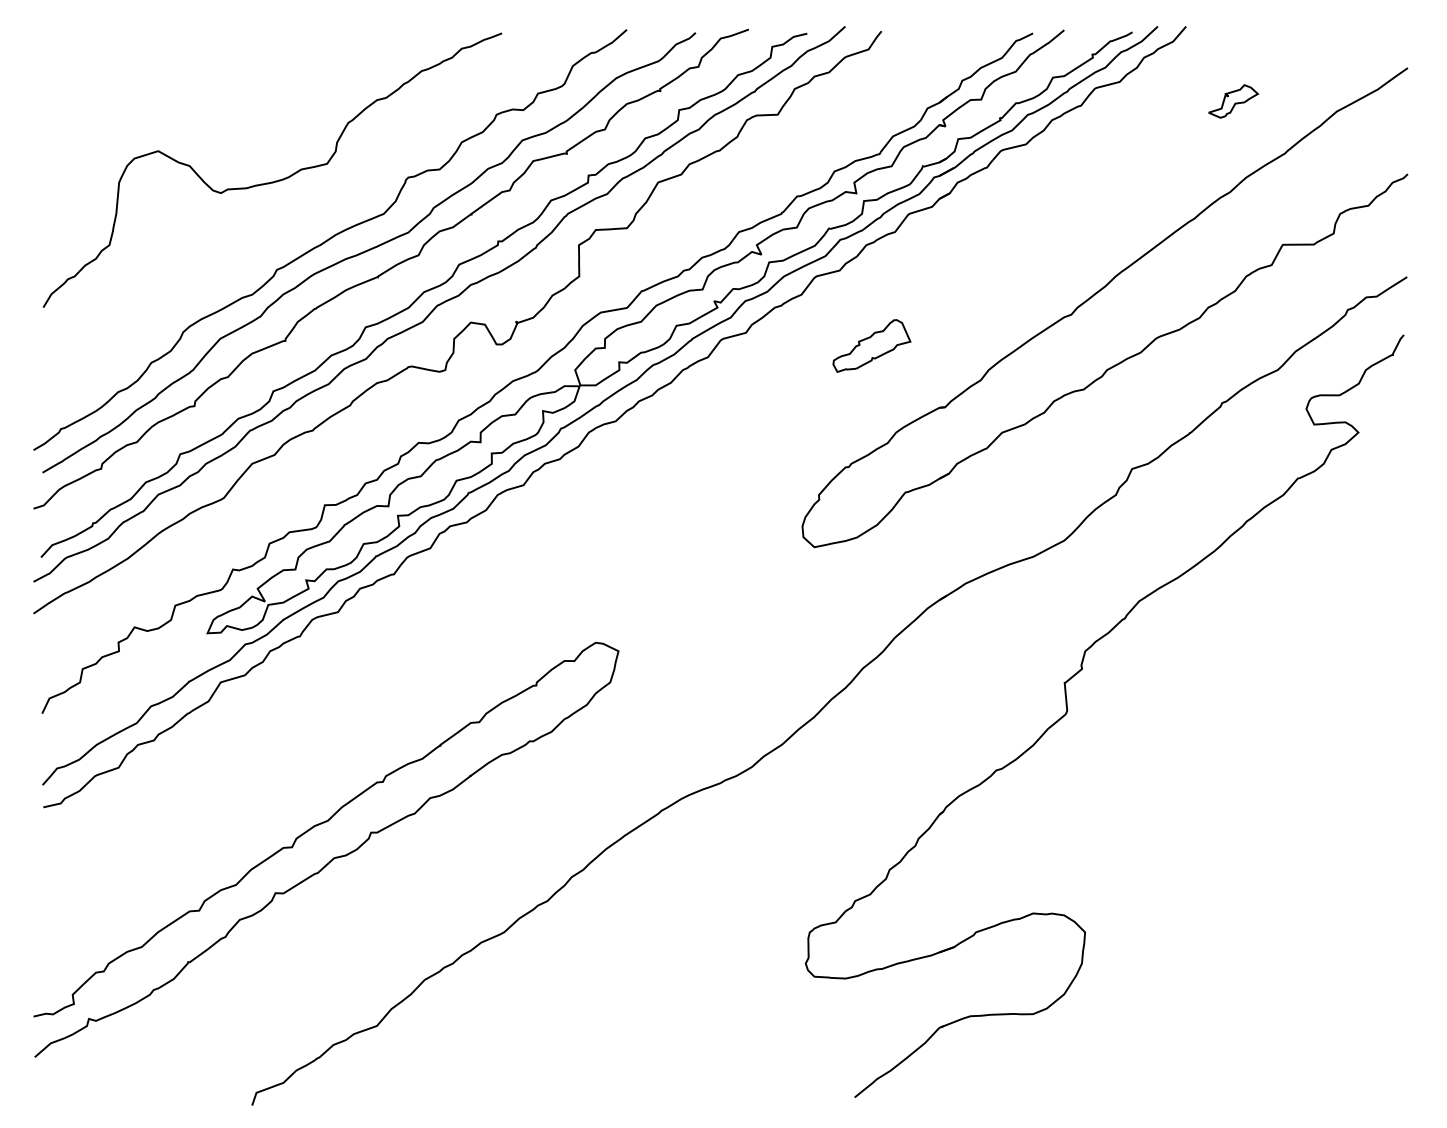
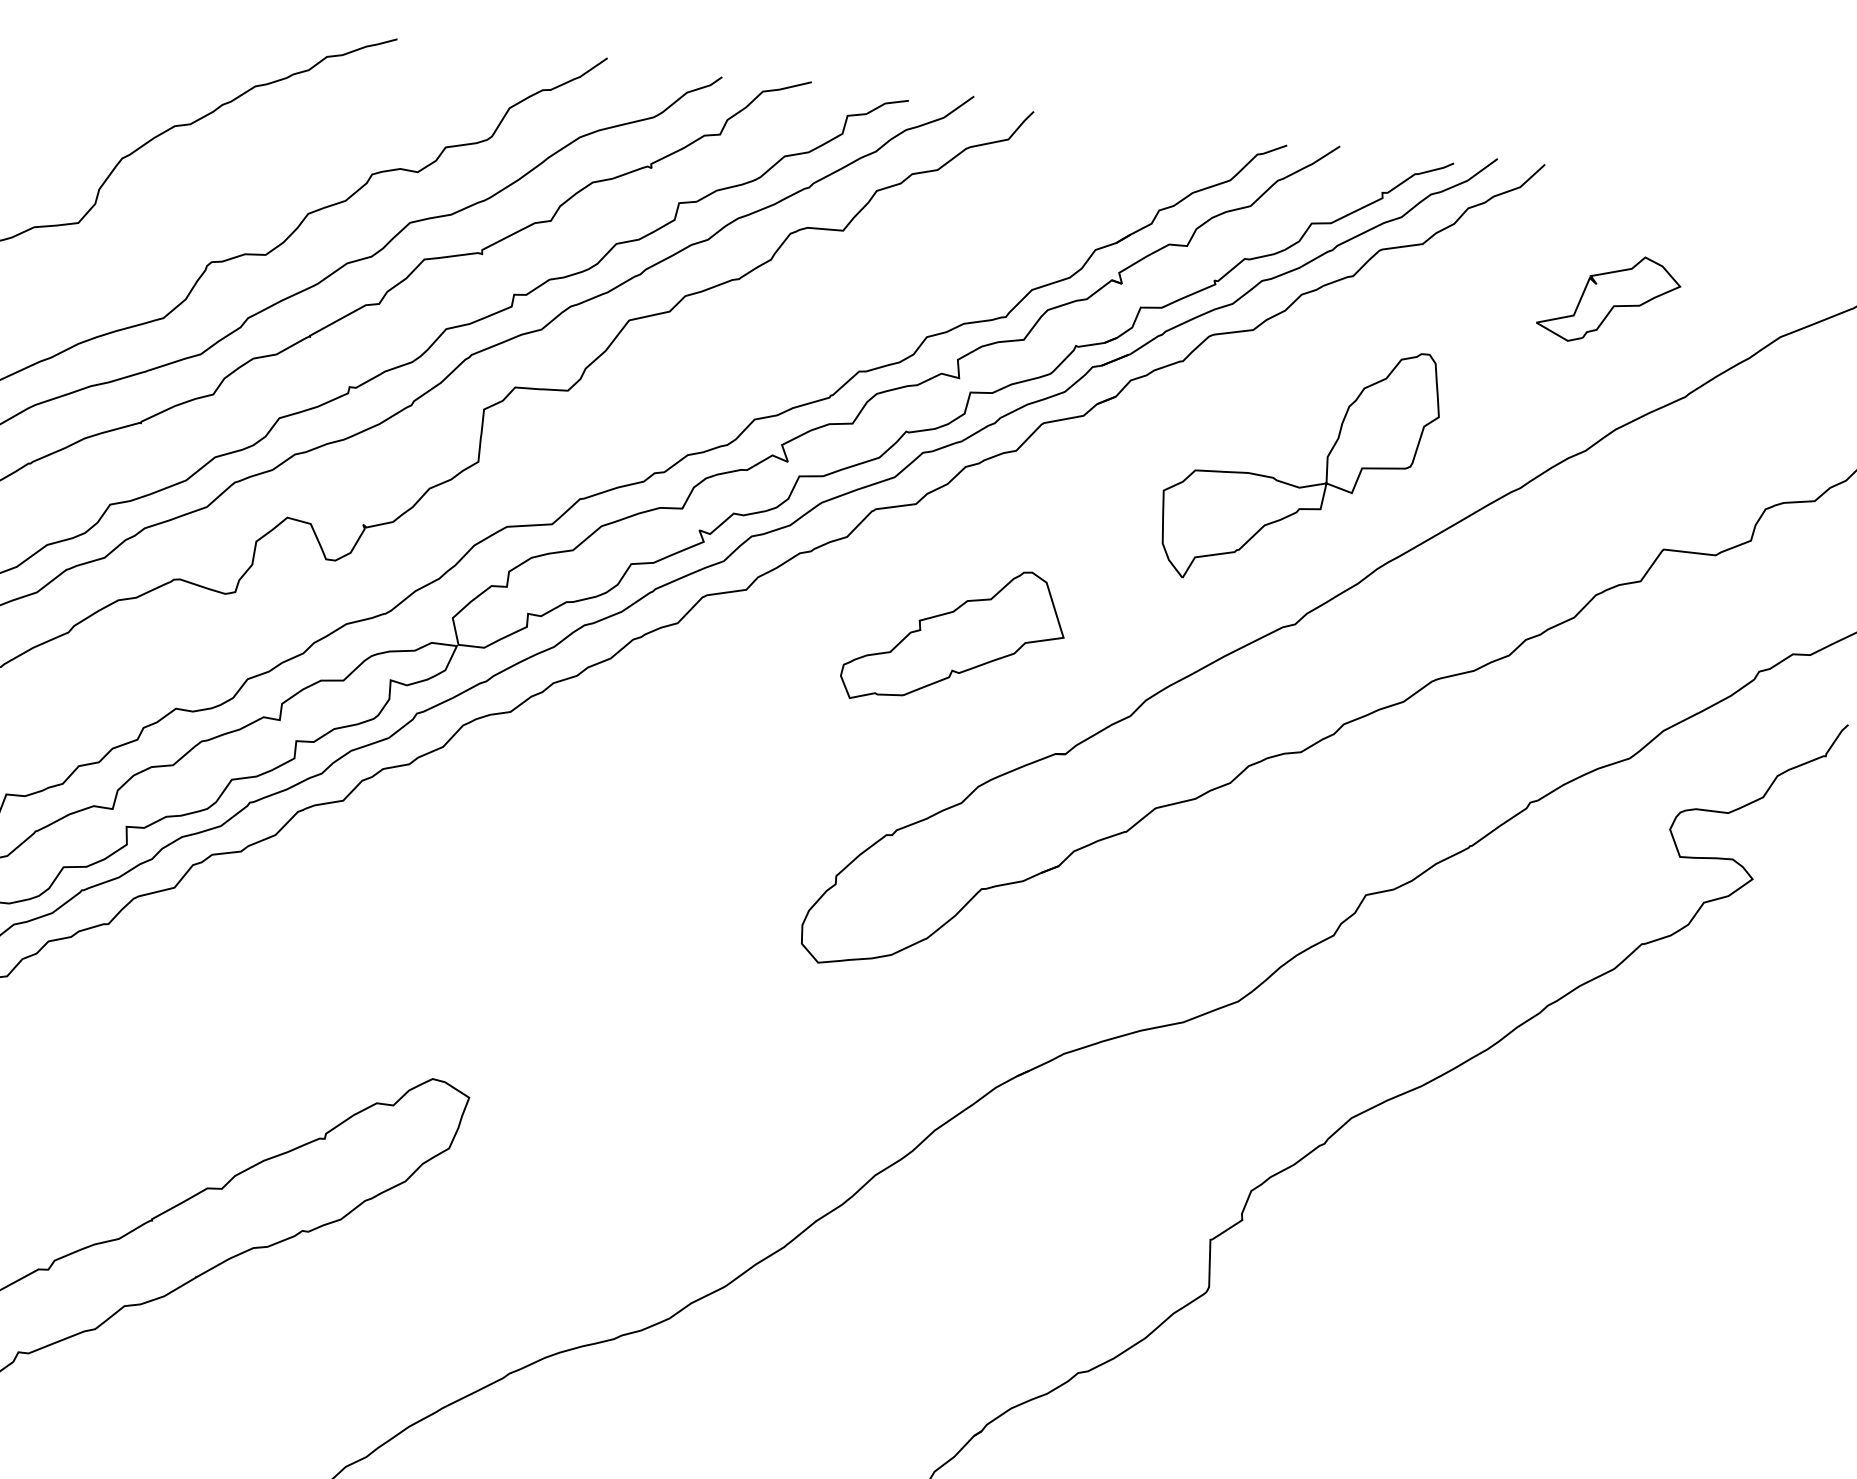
part: (1233, 101) -> (1609, 299), size x1.67
part: (1058, 231) -> (1290, 482), added
part: (871, 345) -> (954, 636), size x1.67

